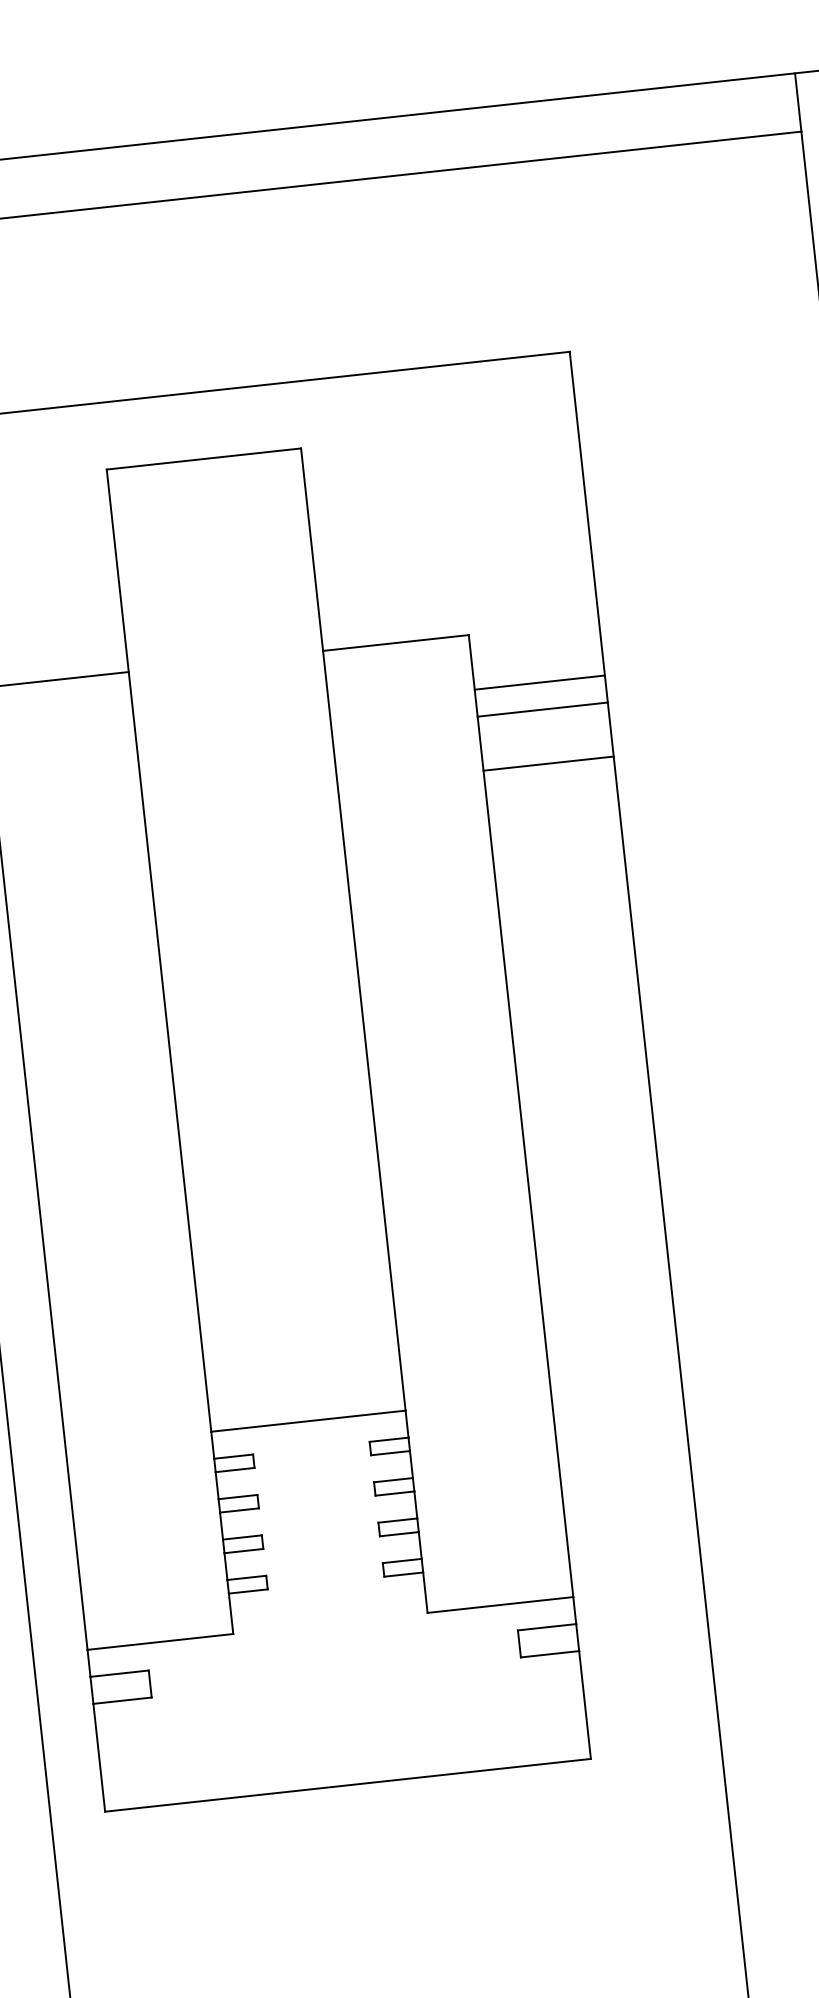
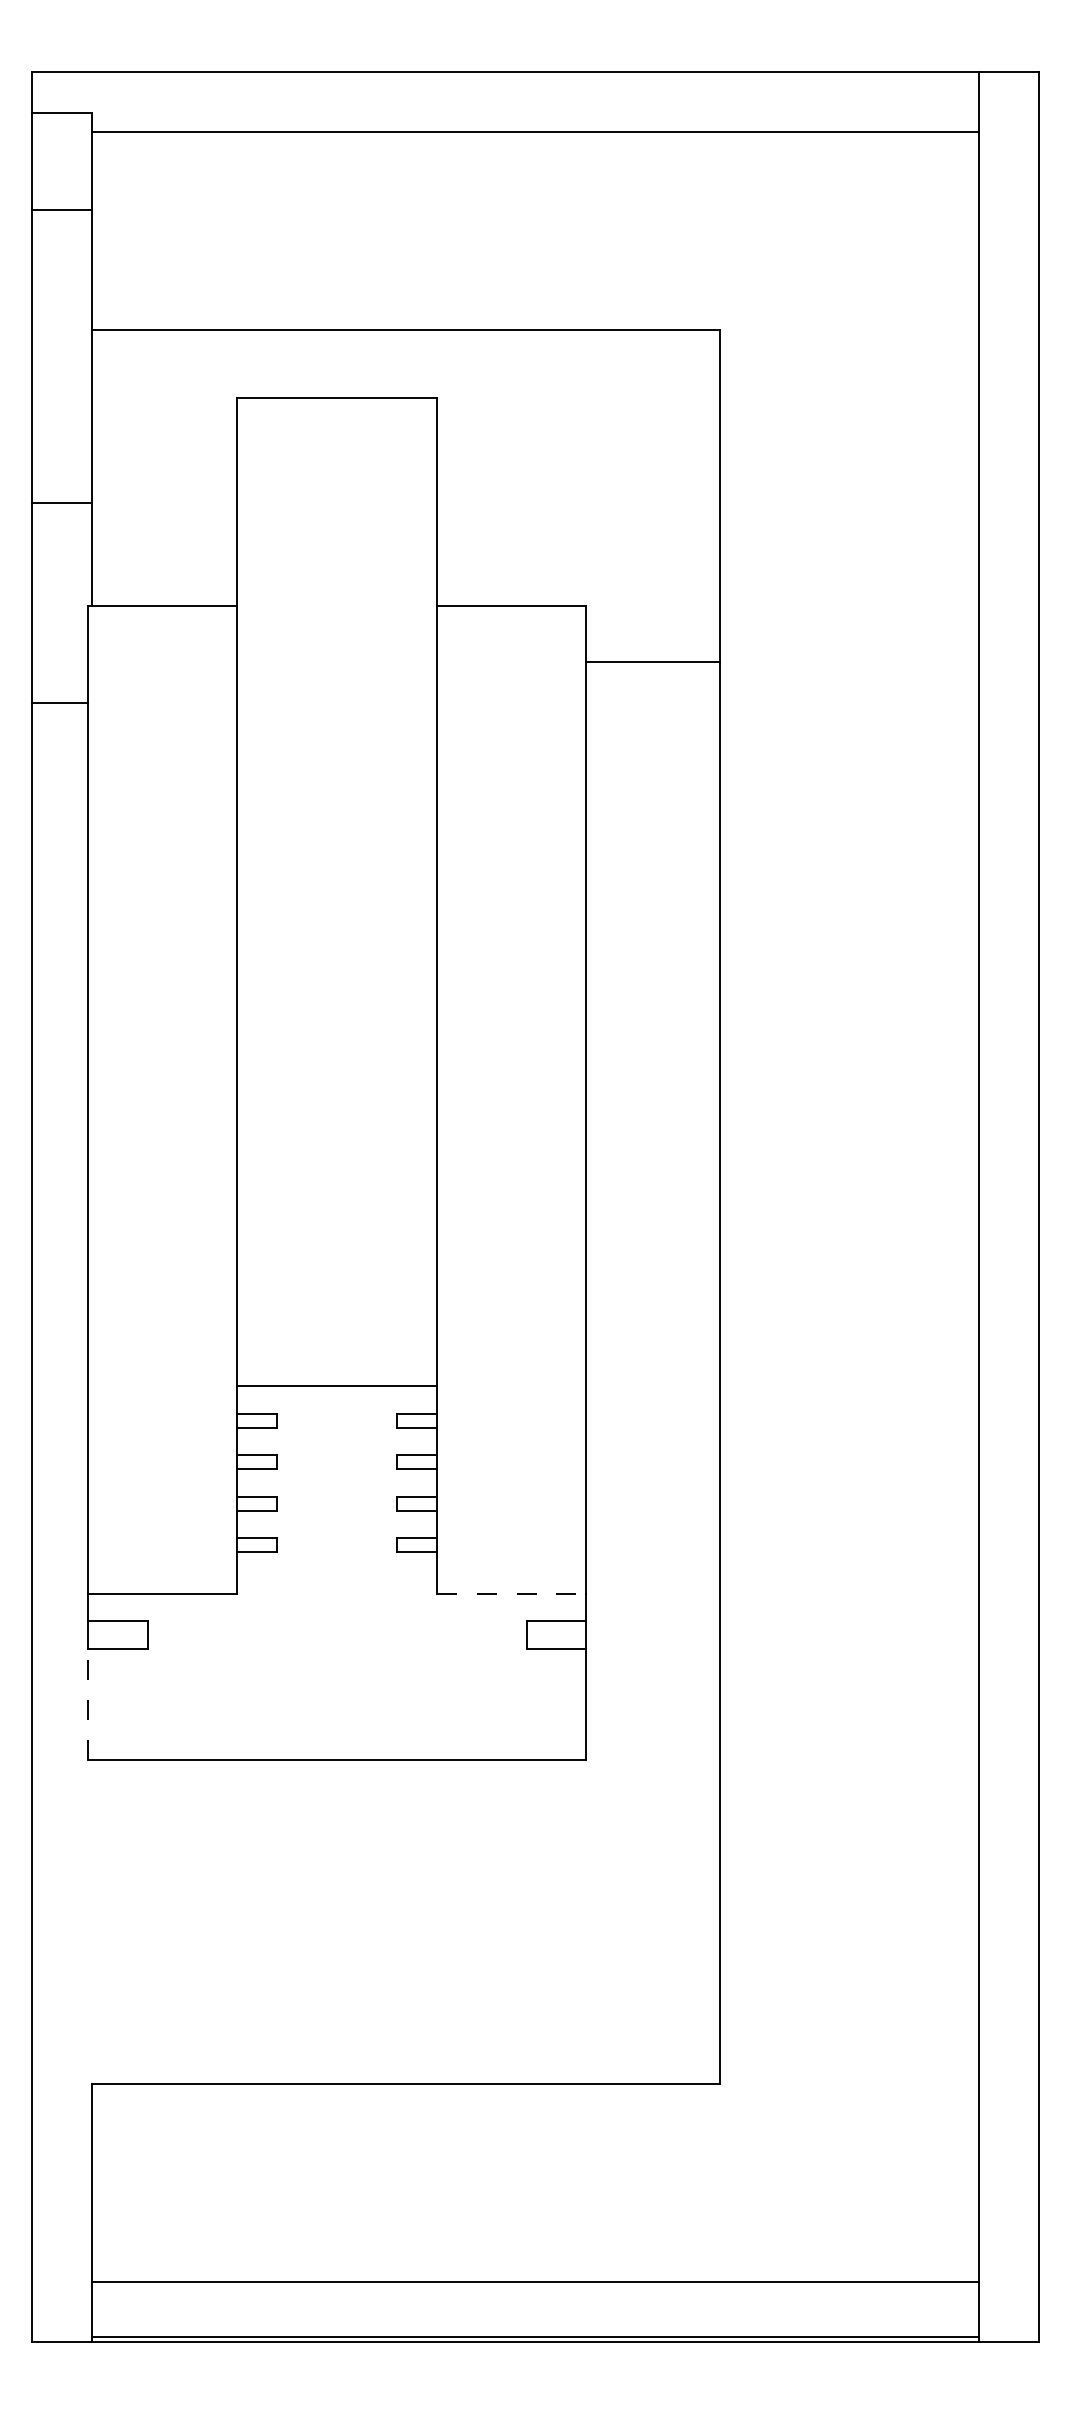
line: (542, 710) -> (652, 690), removed
line: (547, 763) -> (652, 745), removed
line: (500, 1604) -> (511, 1593), solid -> dashed
line: (98, 1756) -> (87, 1703), solid -> dashed

